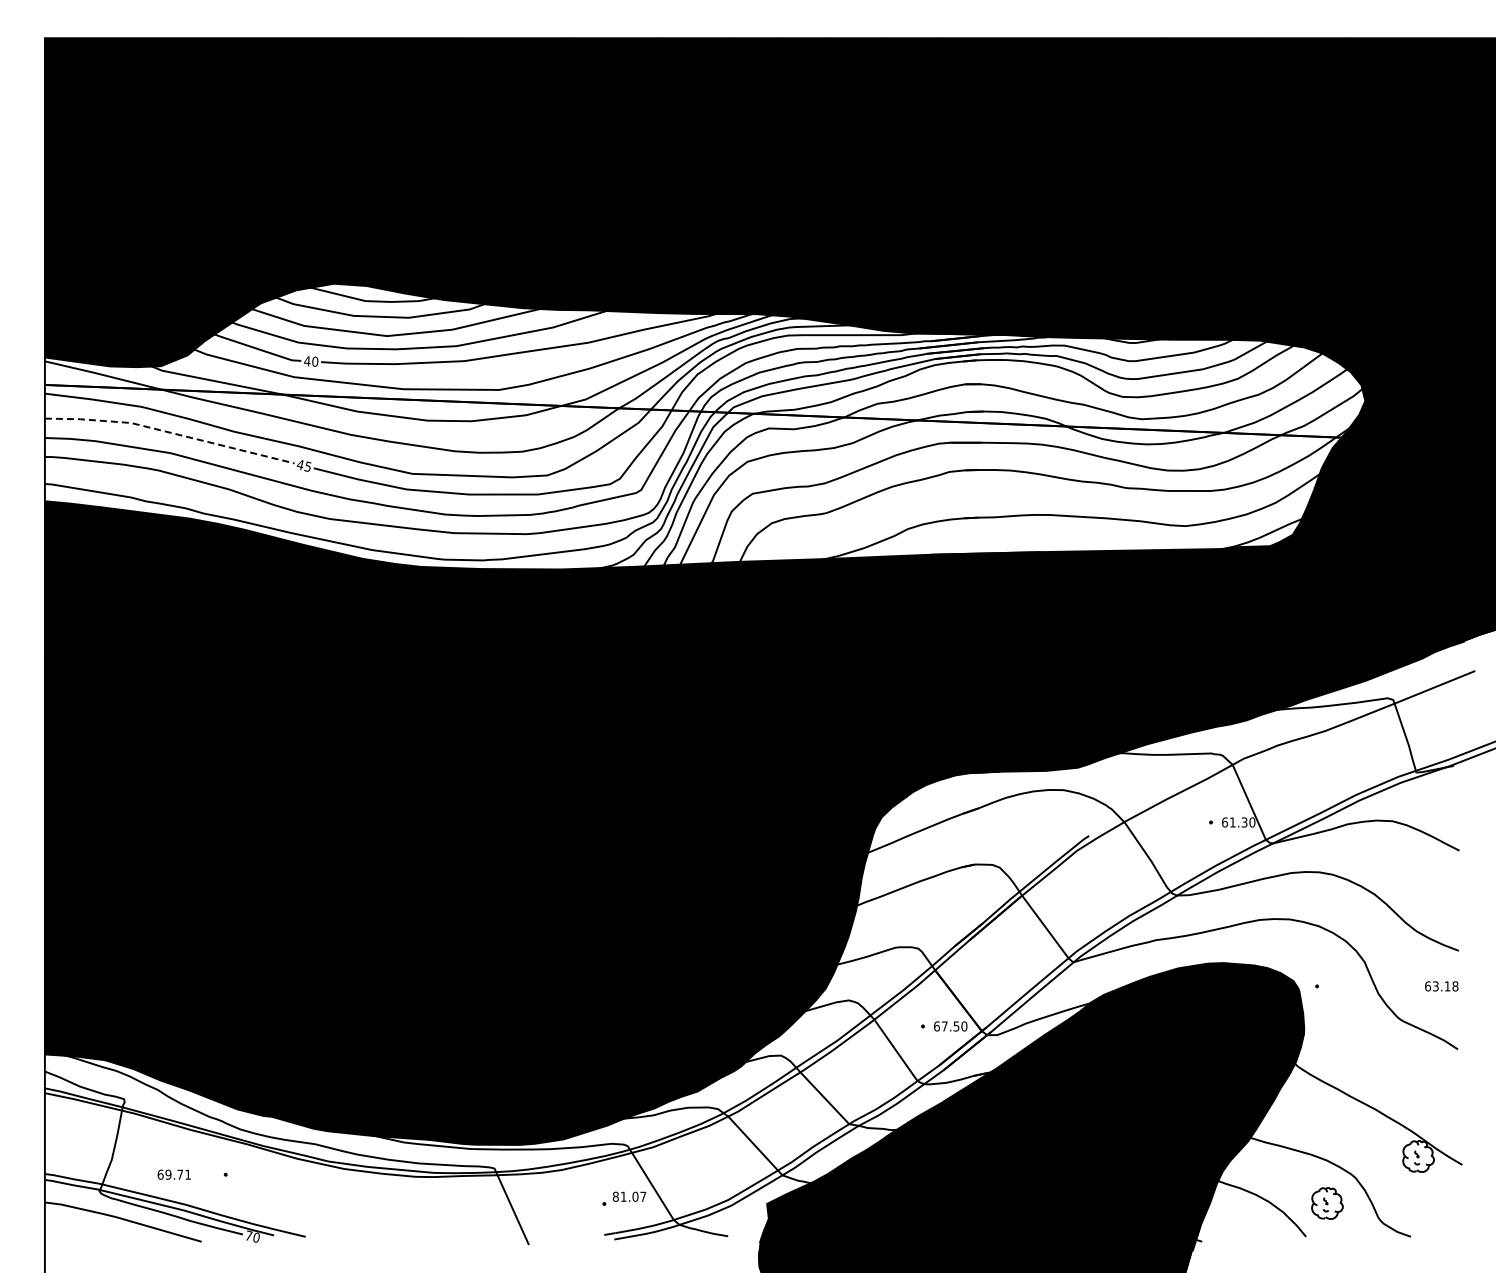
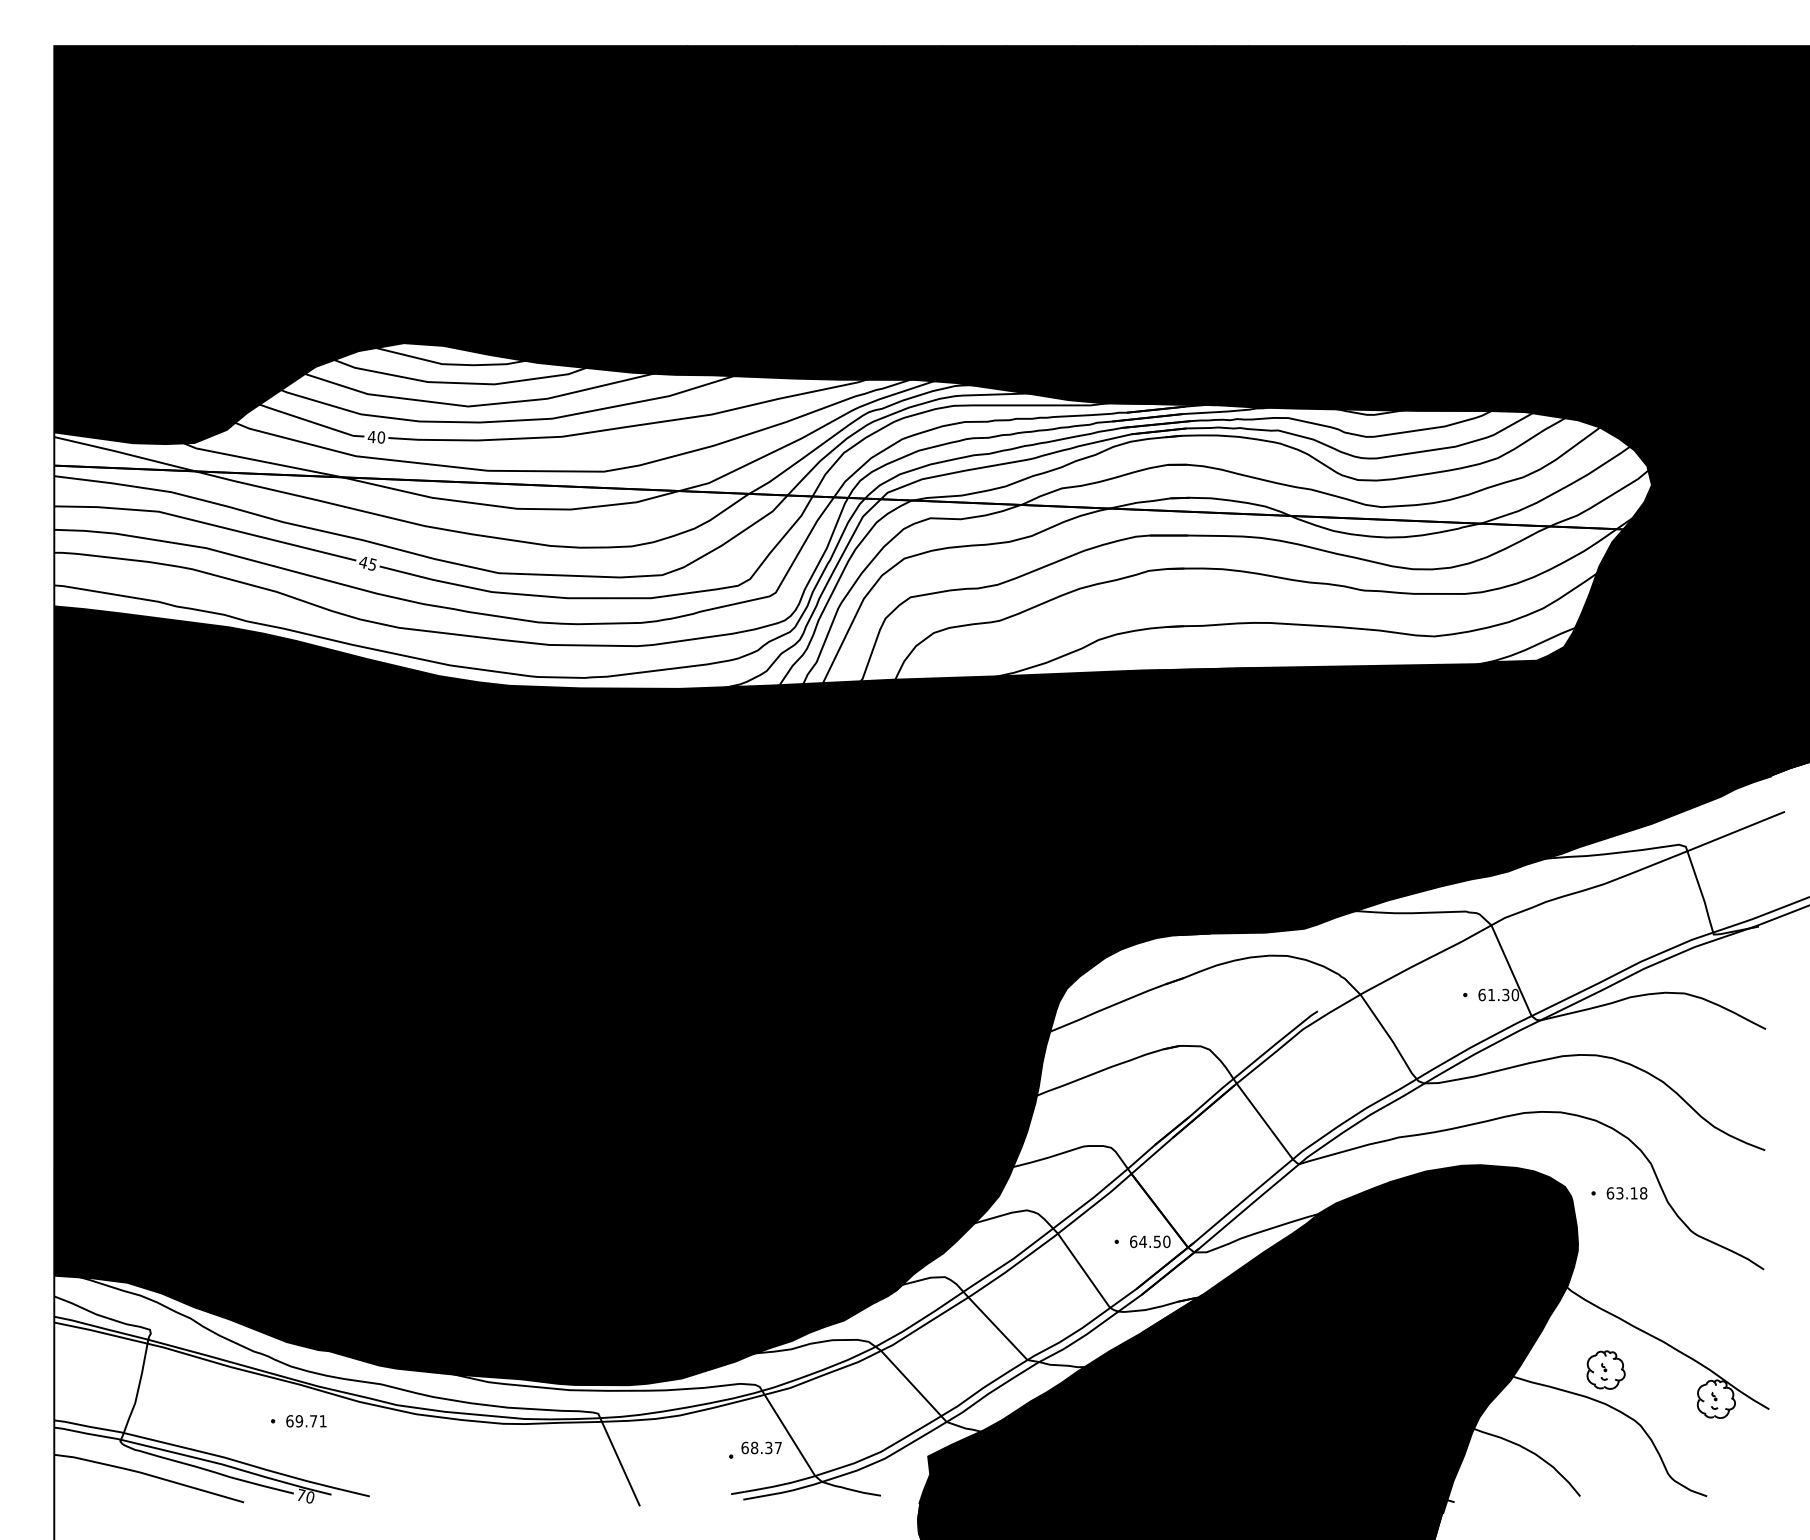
line: (169, 432) -> (205, 523), dashed -> solid
text: (1441, 986) -> (1626, 1193), moved
text: (944, 1026) -> (1142, 1241), 67.50 -> 64.50
text: (173, 1174) -> (305, 1420), moved
text: (625, 1196) -> (756, 1447), 81.07 -> 68.37
part: (1327, 1203) -> (1606, 1370), moved

